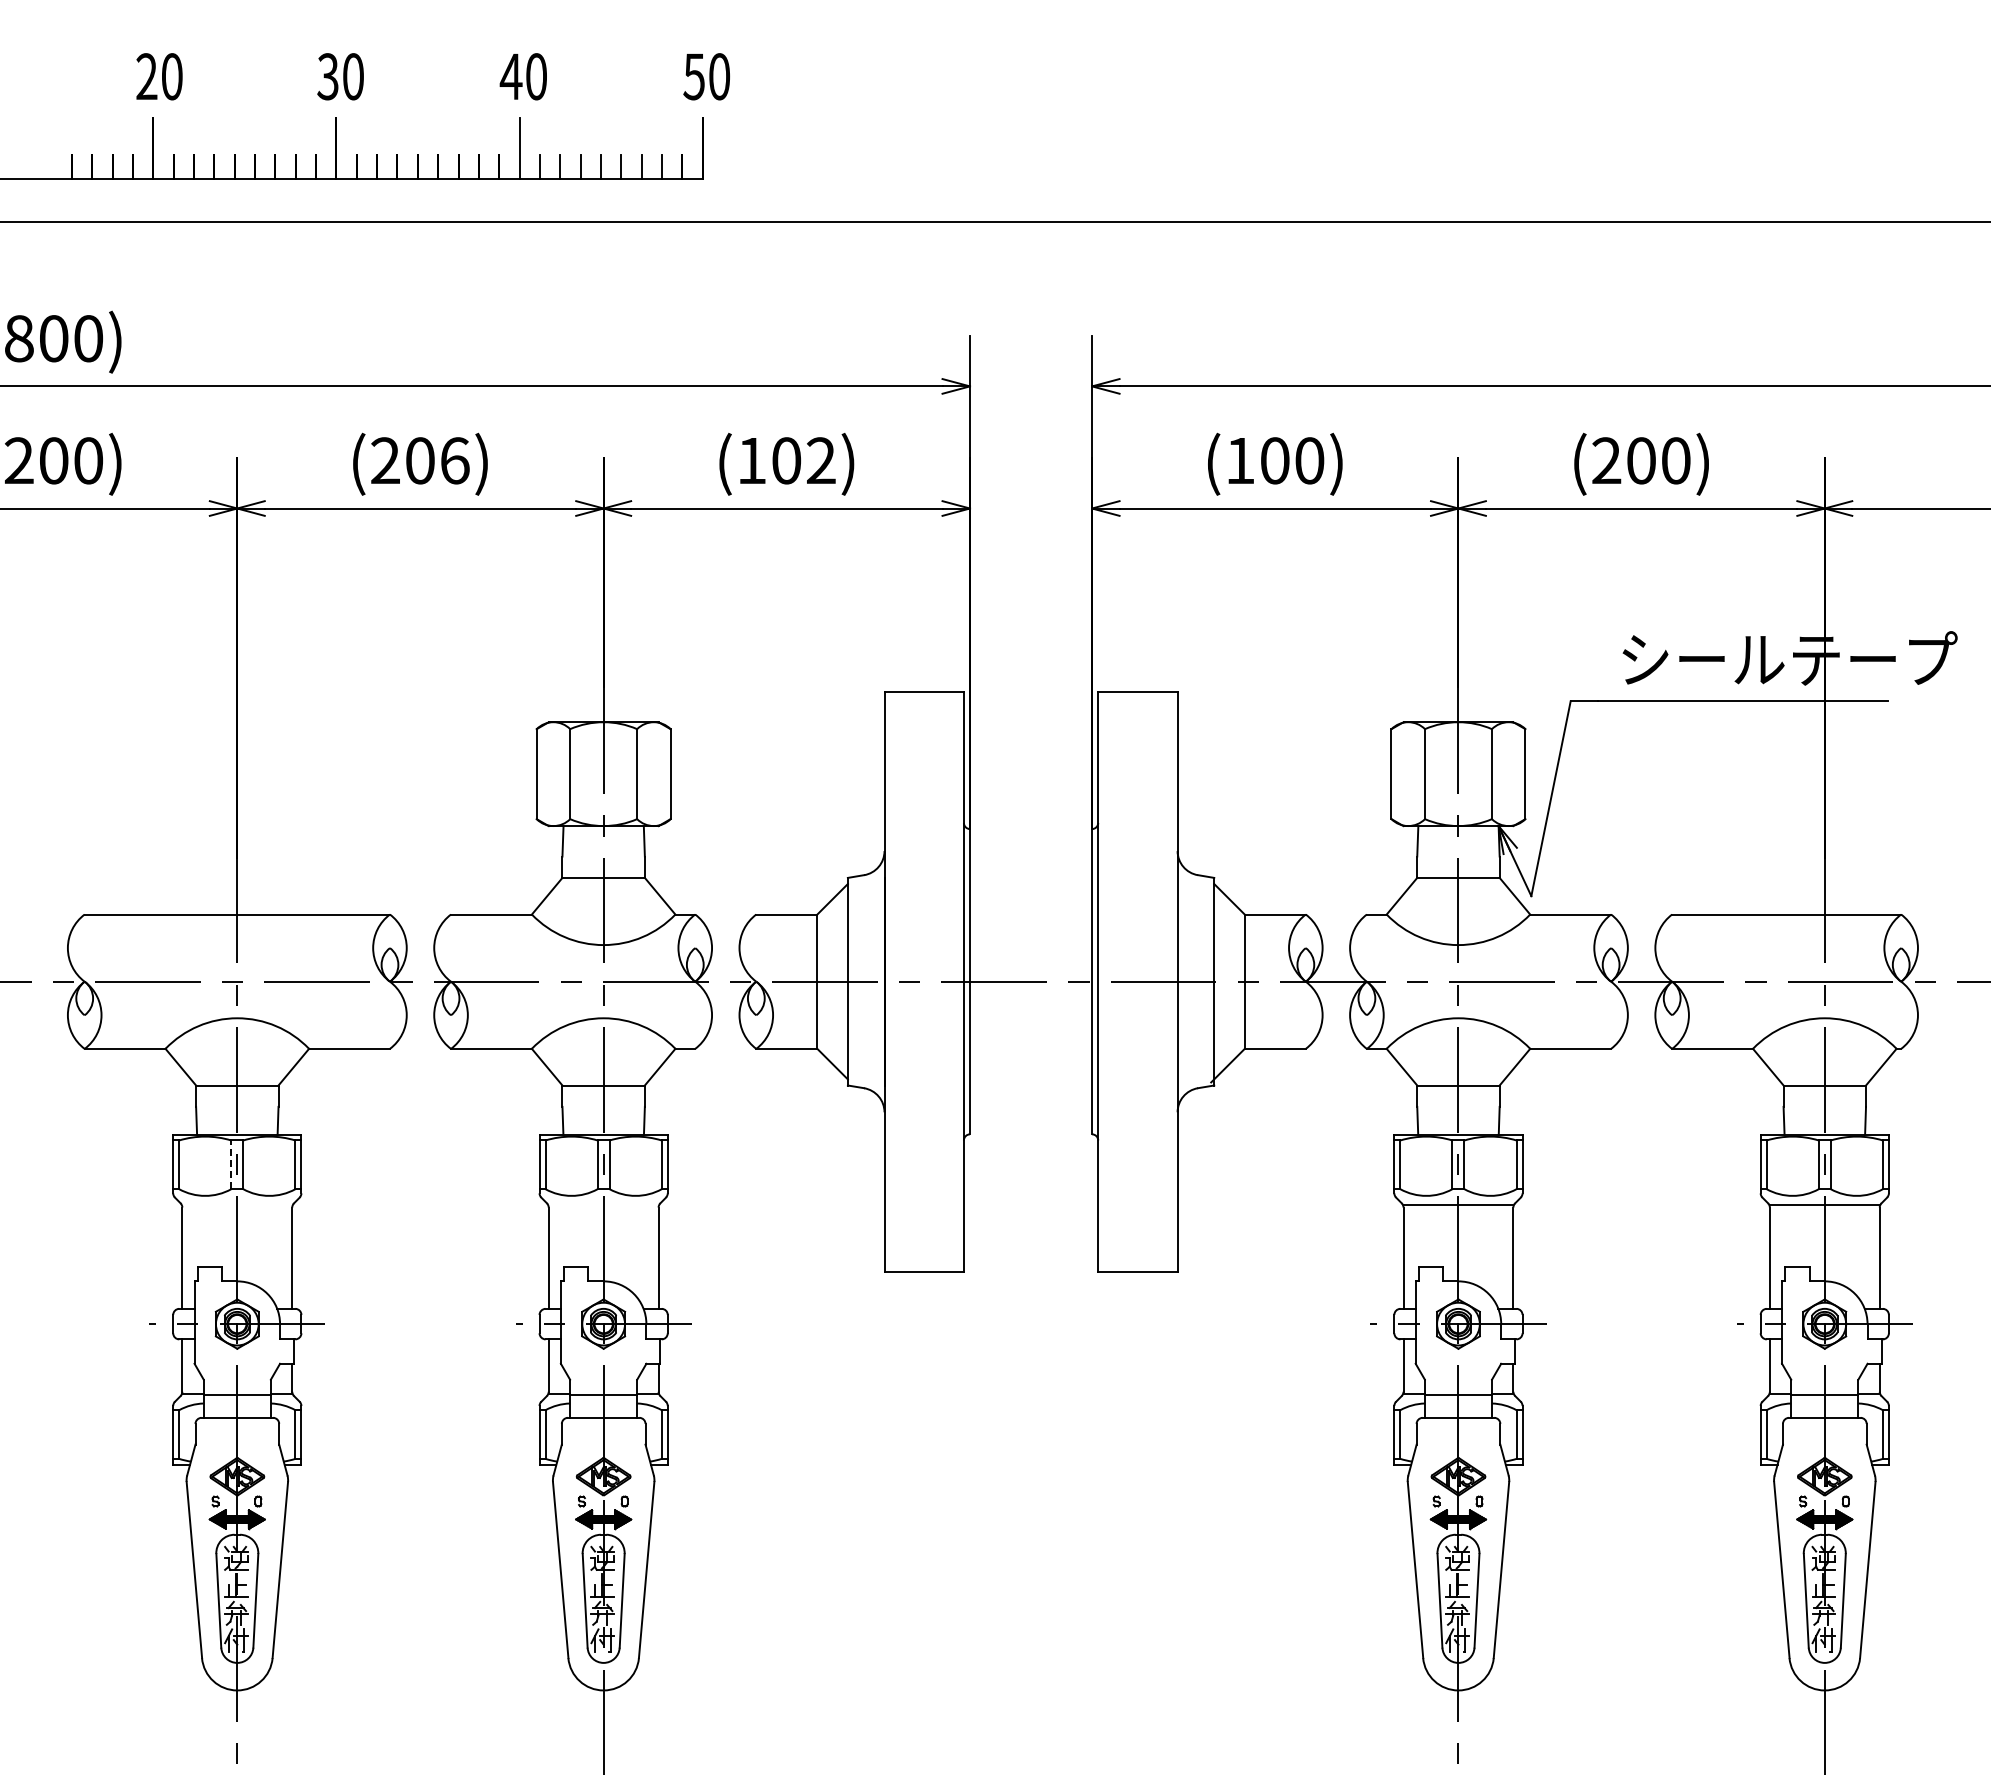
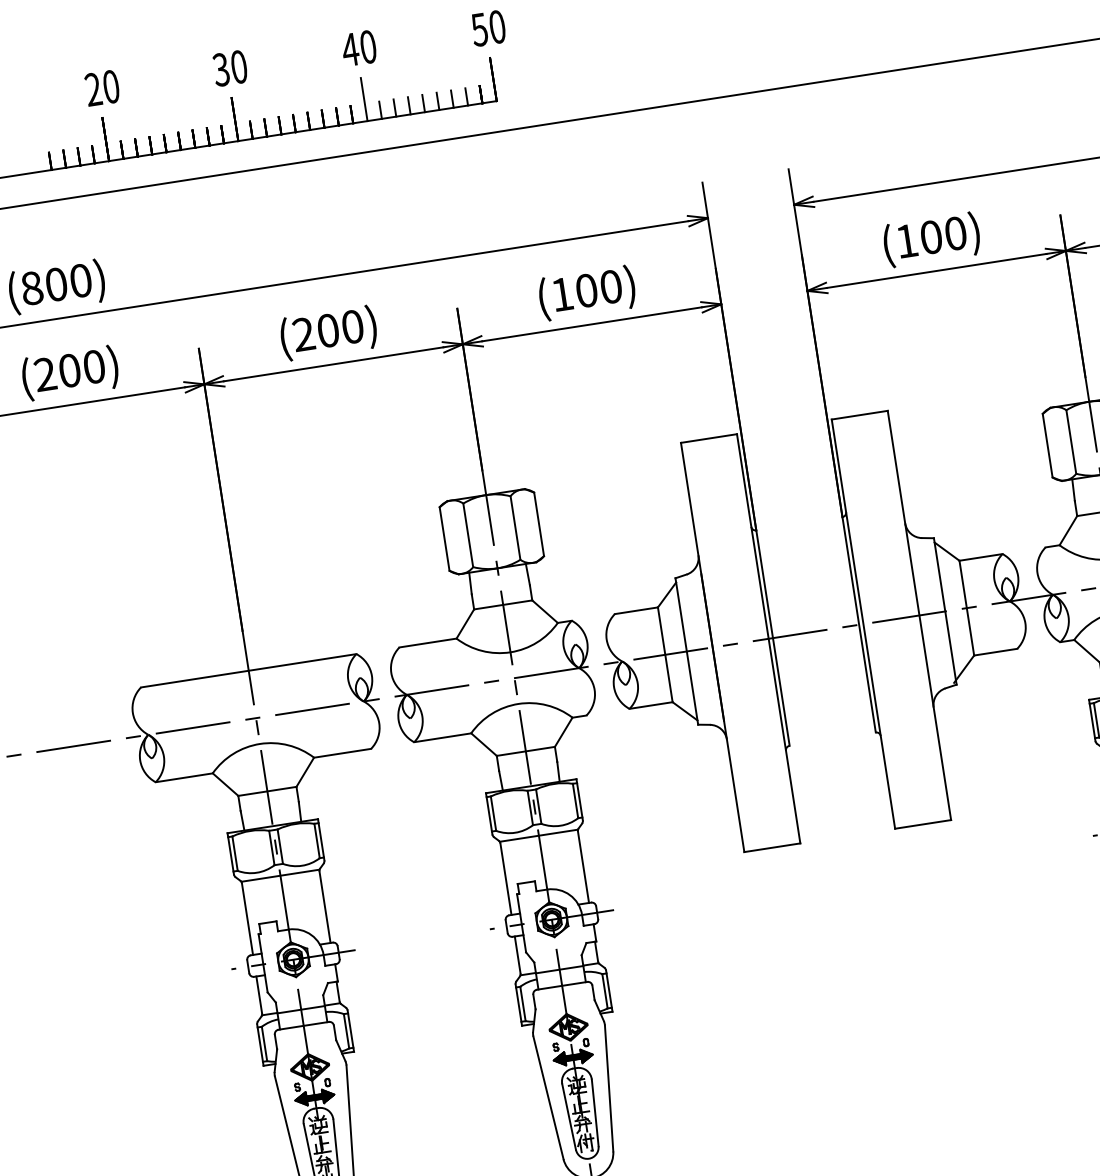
text: (455, 460) -> (353, 326), (206) -> (200)
text: (821, 460) -> (611, 286), (102) -> (100)
line: (231, 1164) -> (271, 847), dashed -> solid
line: (237, 1205) -> (280, 876), added
line: (603, 1205) -> (538, 836), added

